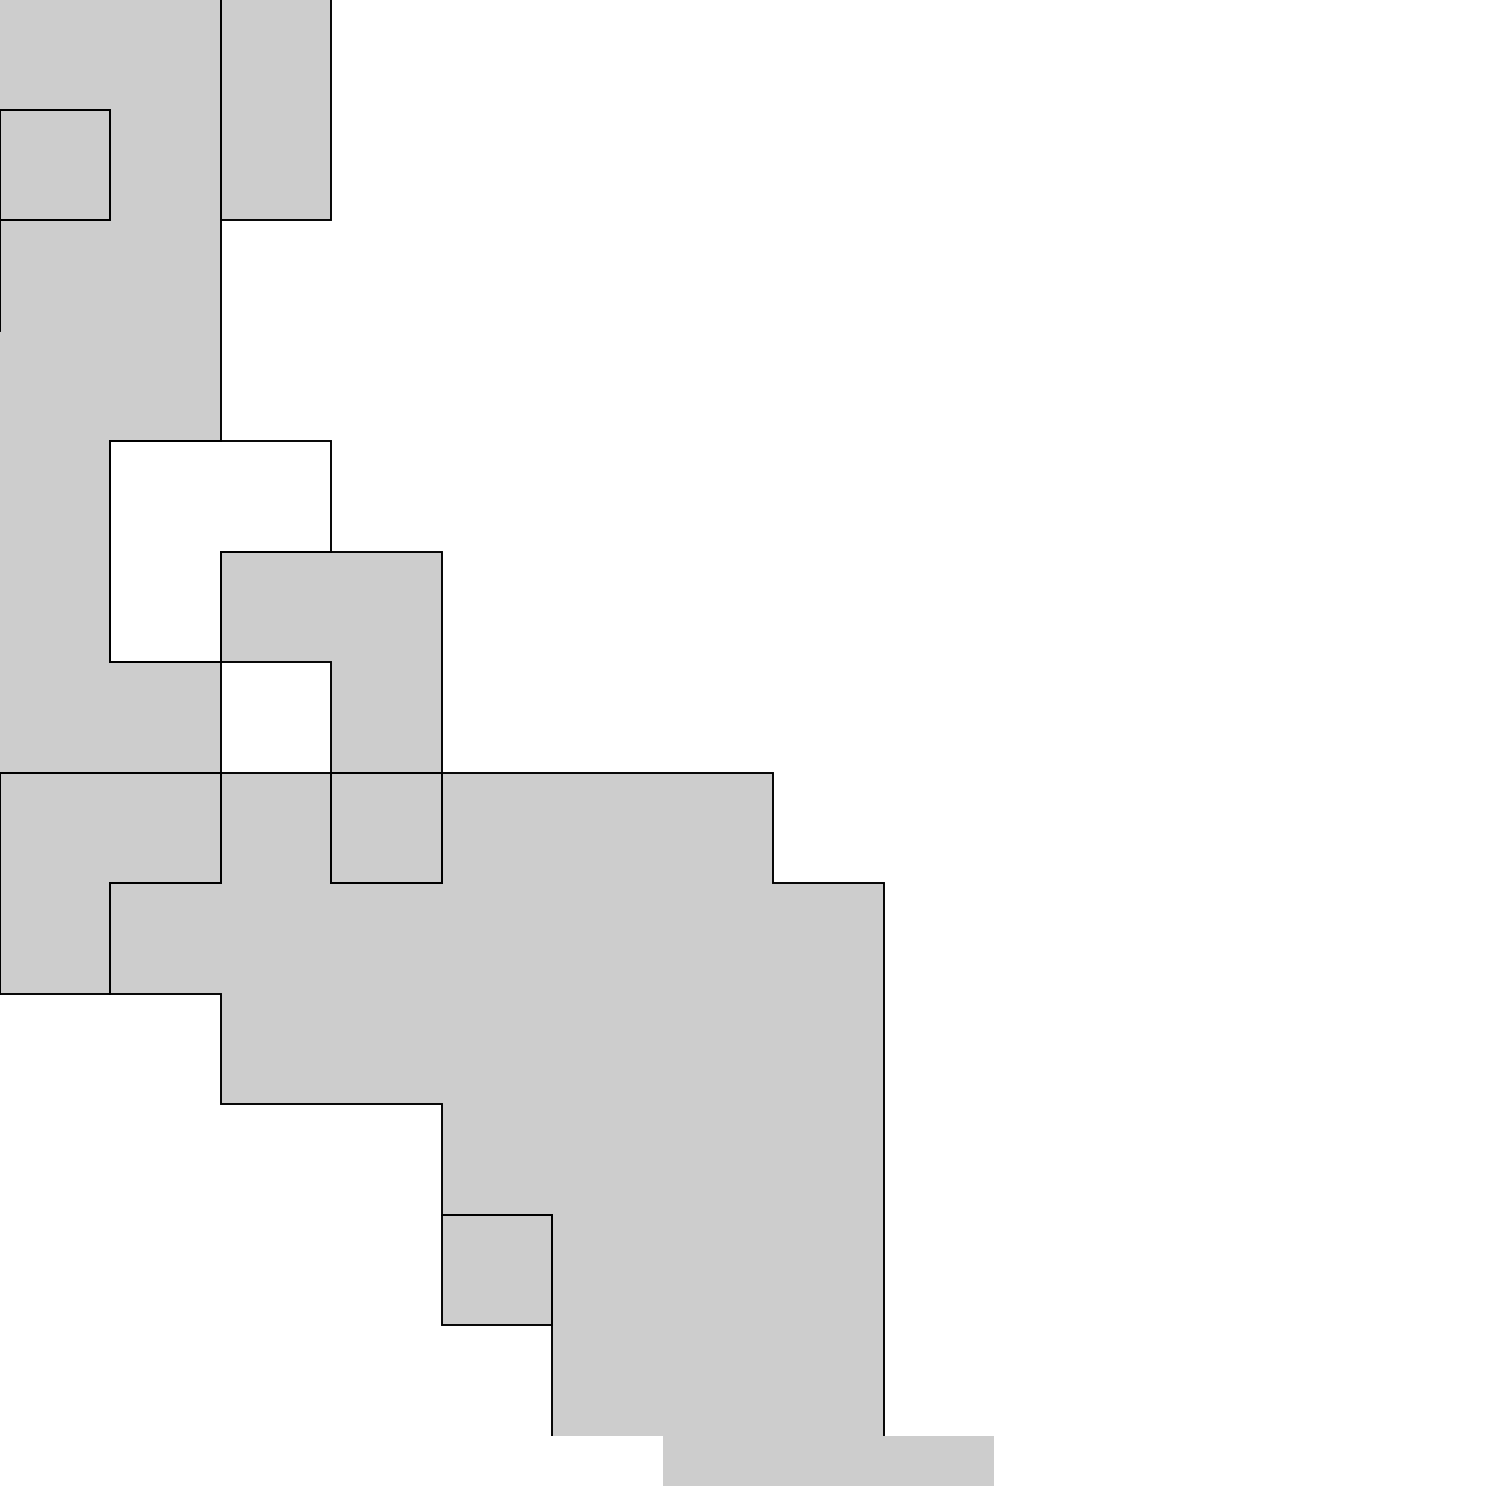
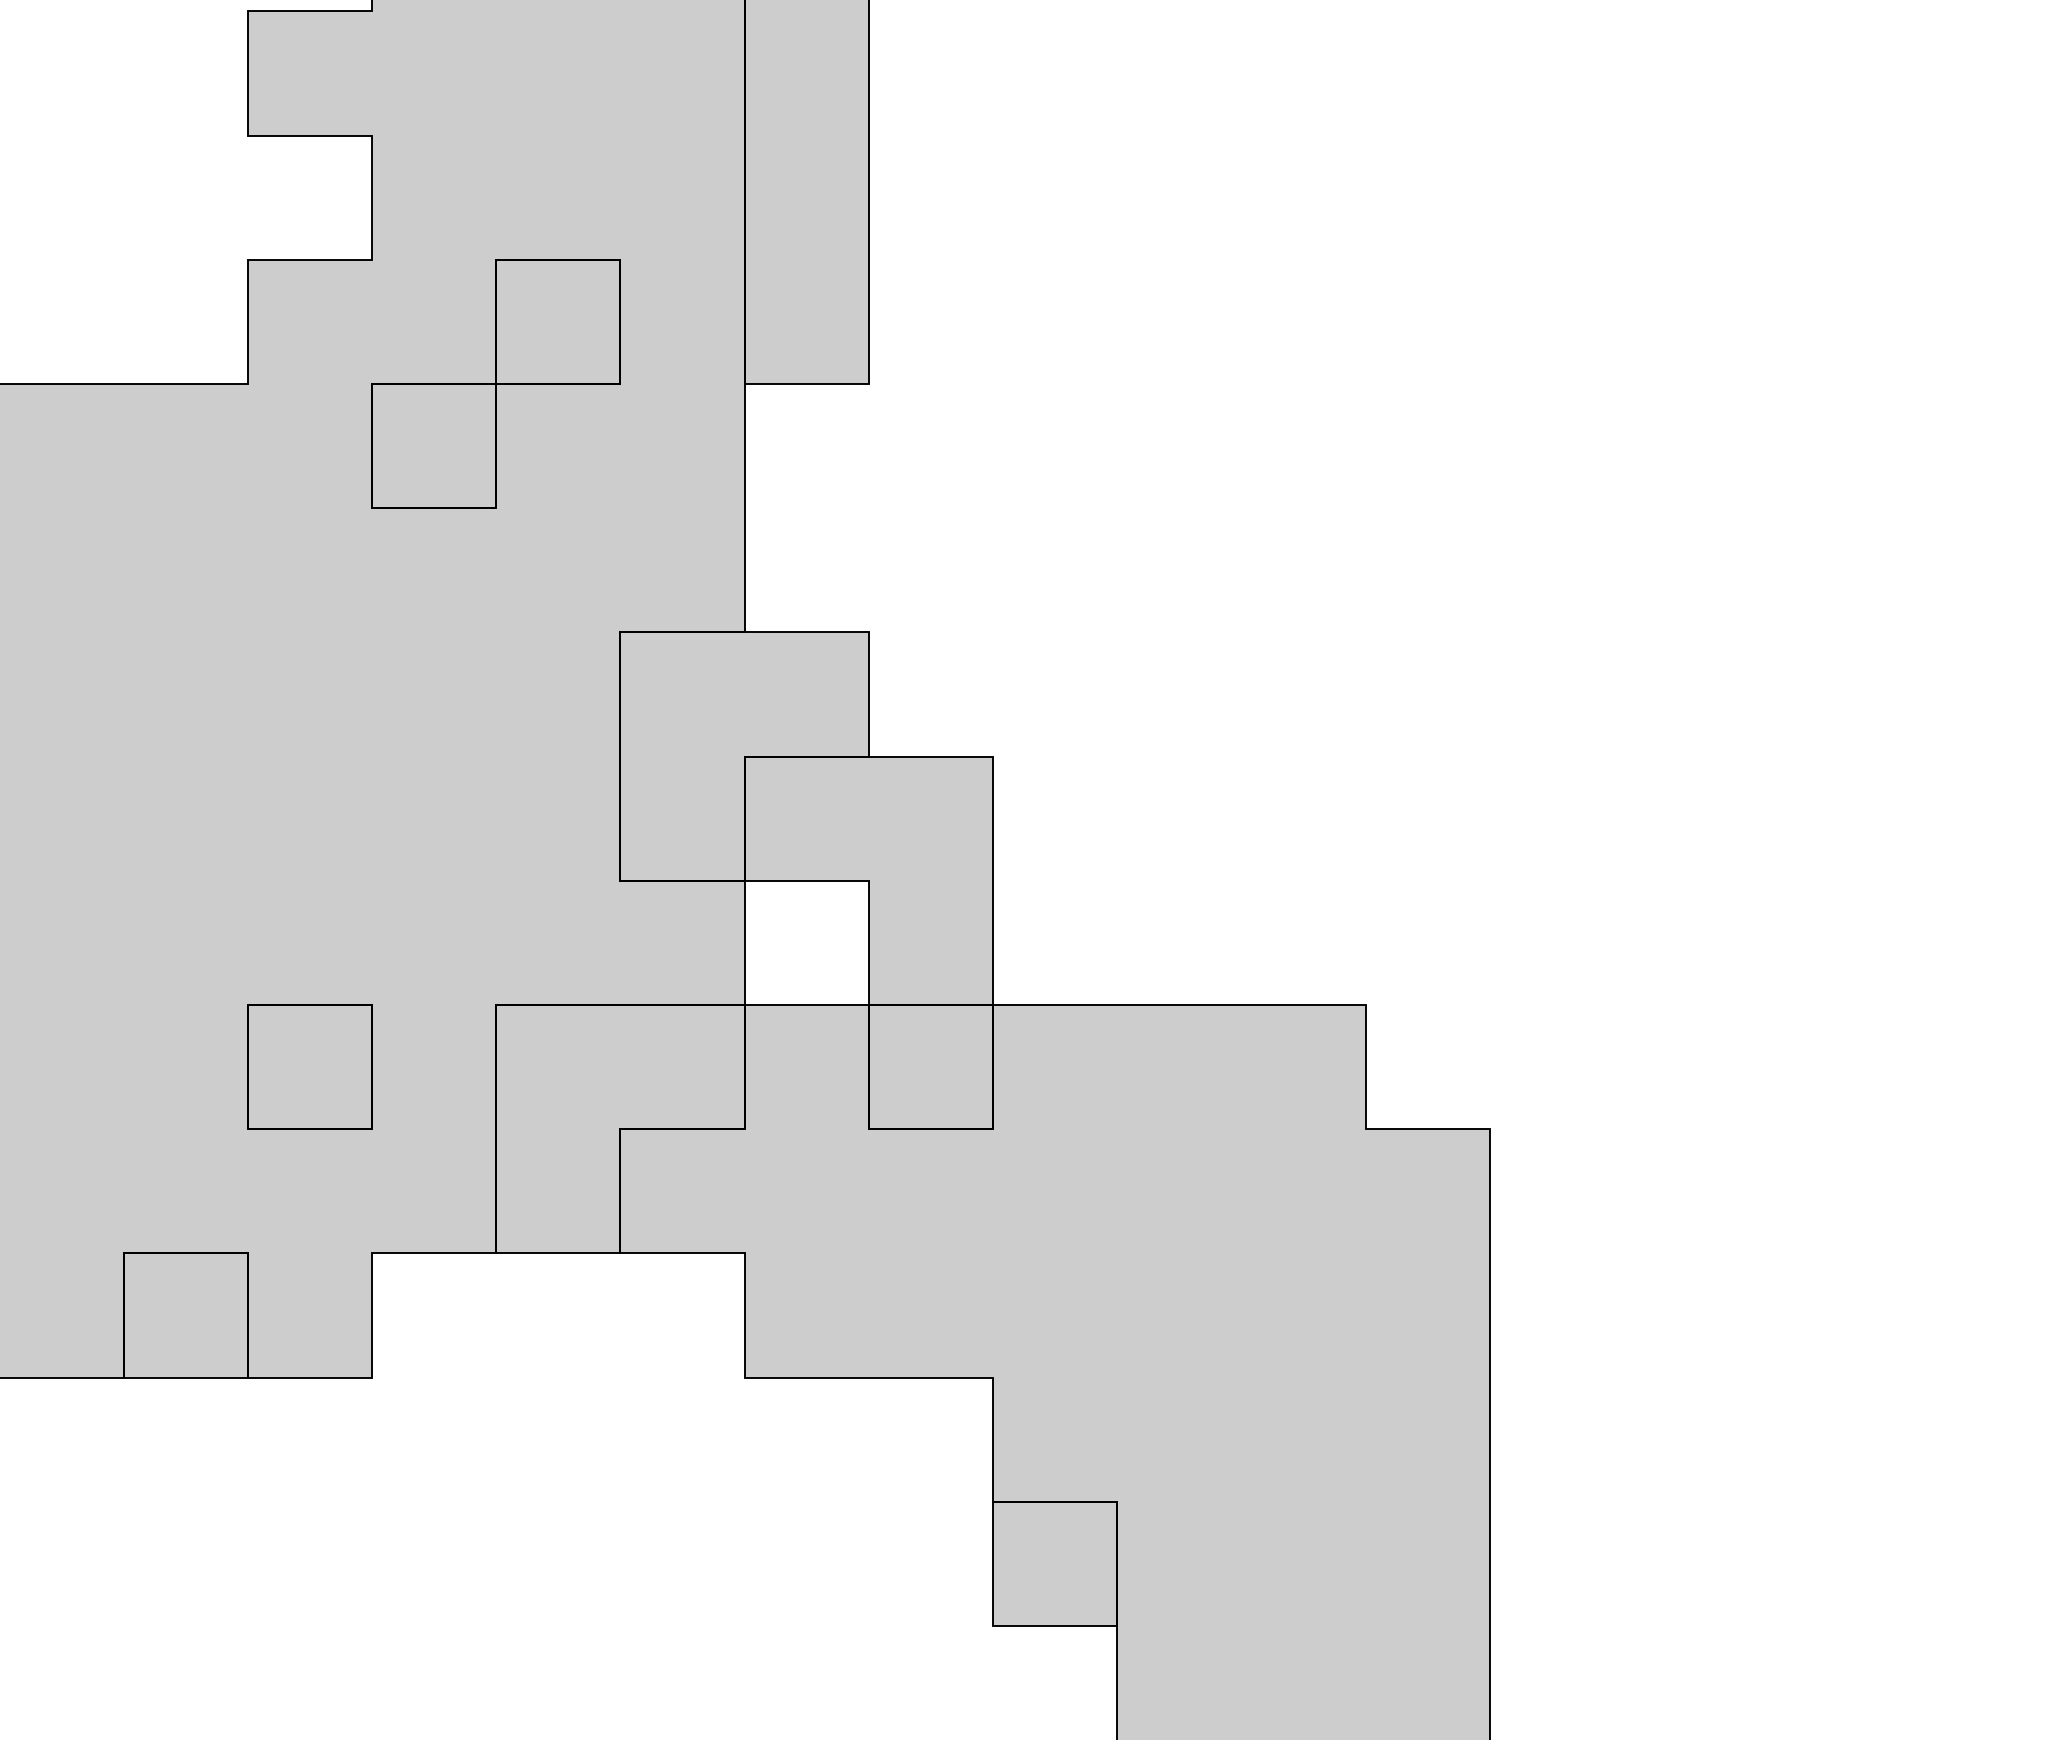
fill: (220, 551) -> (744, 756), added

